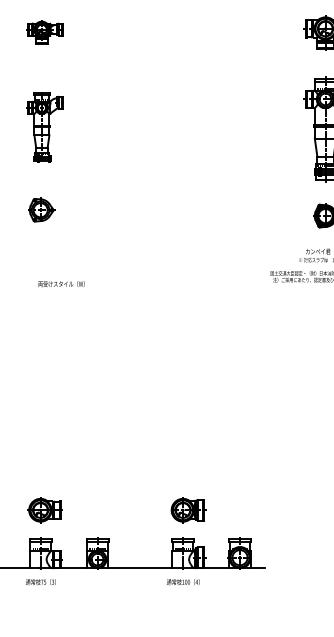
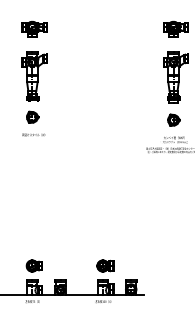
part: (44, 30) -> (34, 28), size x1.43
part: (44, 127) -> (34, 76), size x1.43
text: (61, 283) -> (33, 134), moved

